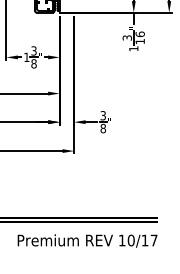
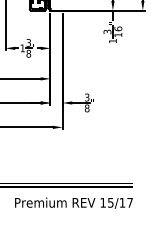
text: (130, 240) -> (110, 202), 10/17 -> 15/17

